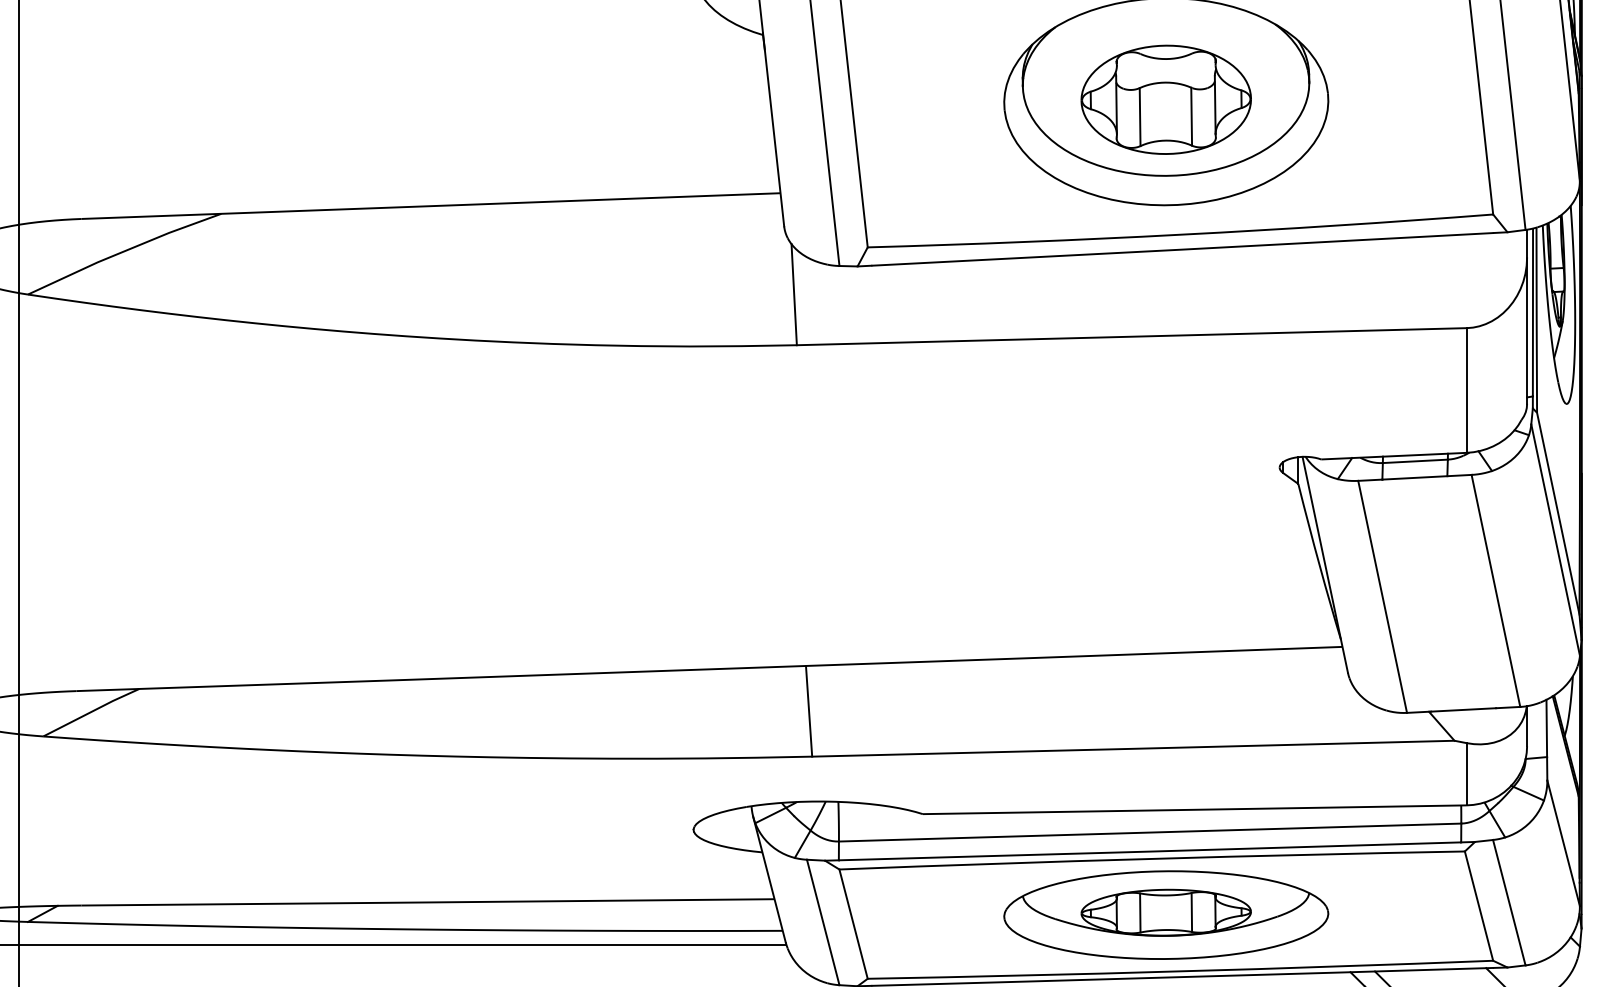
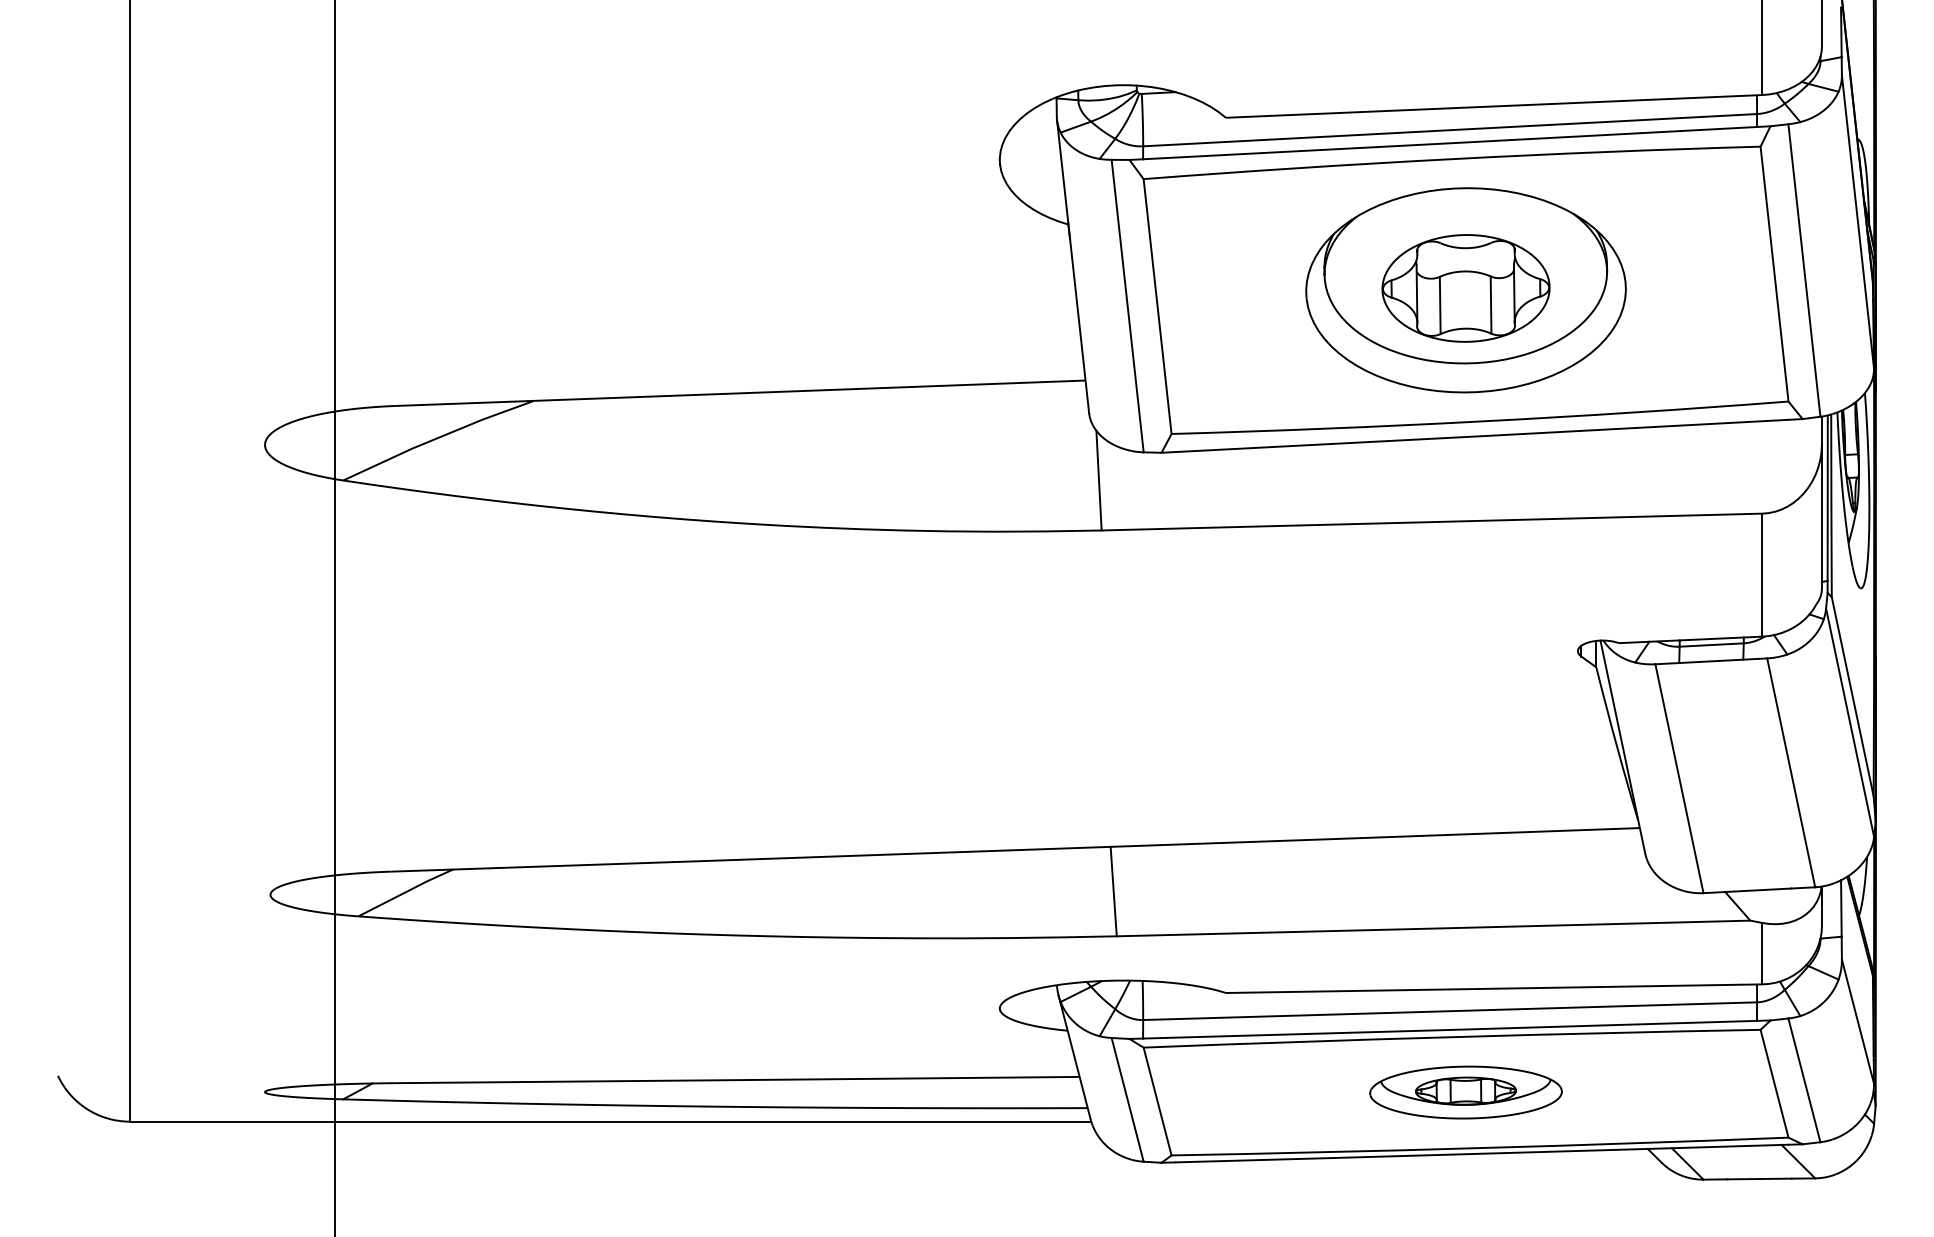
part: (1165, 914) -> (1465, 1092), size x0.6

